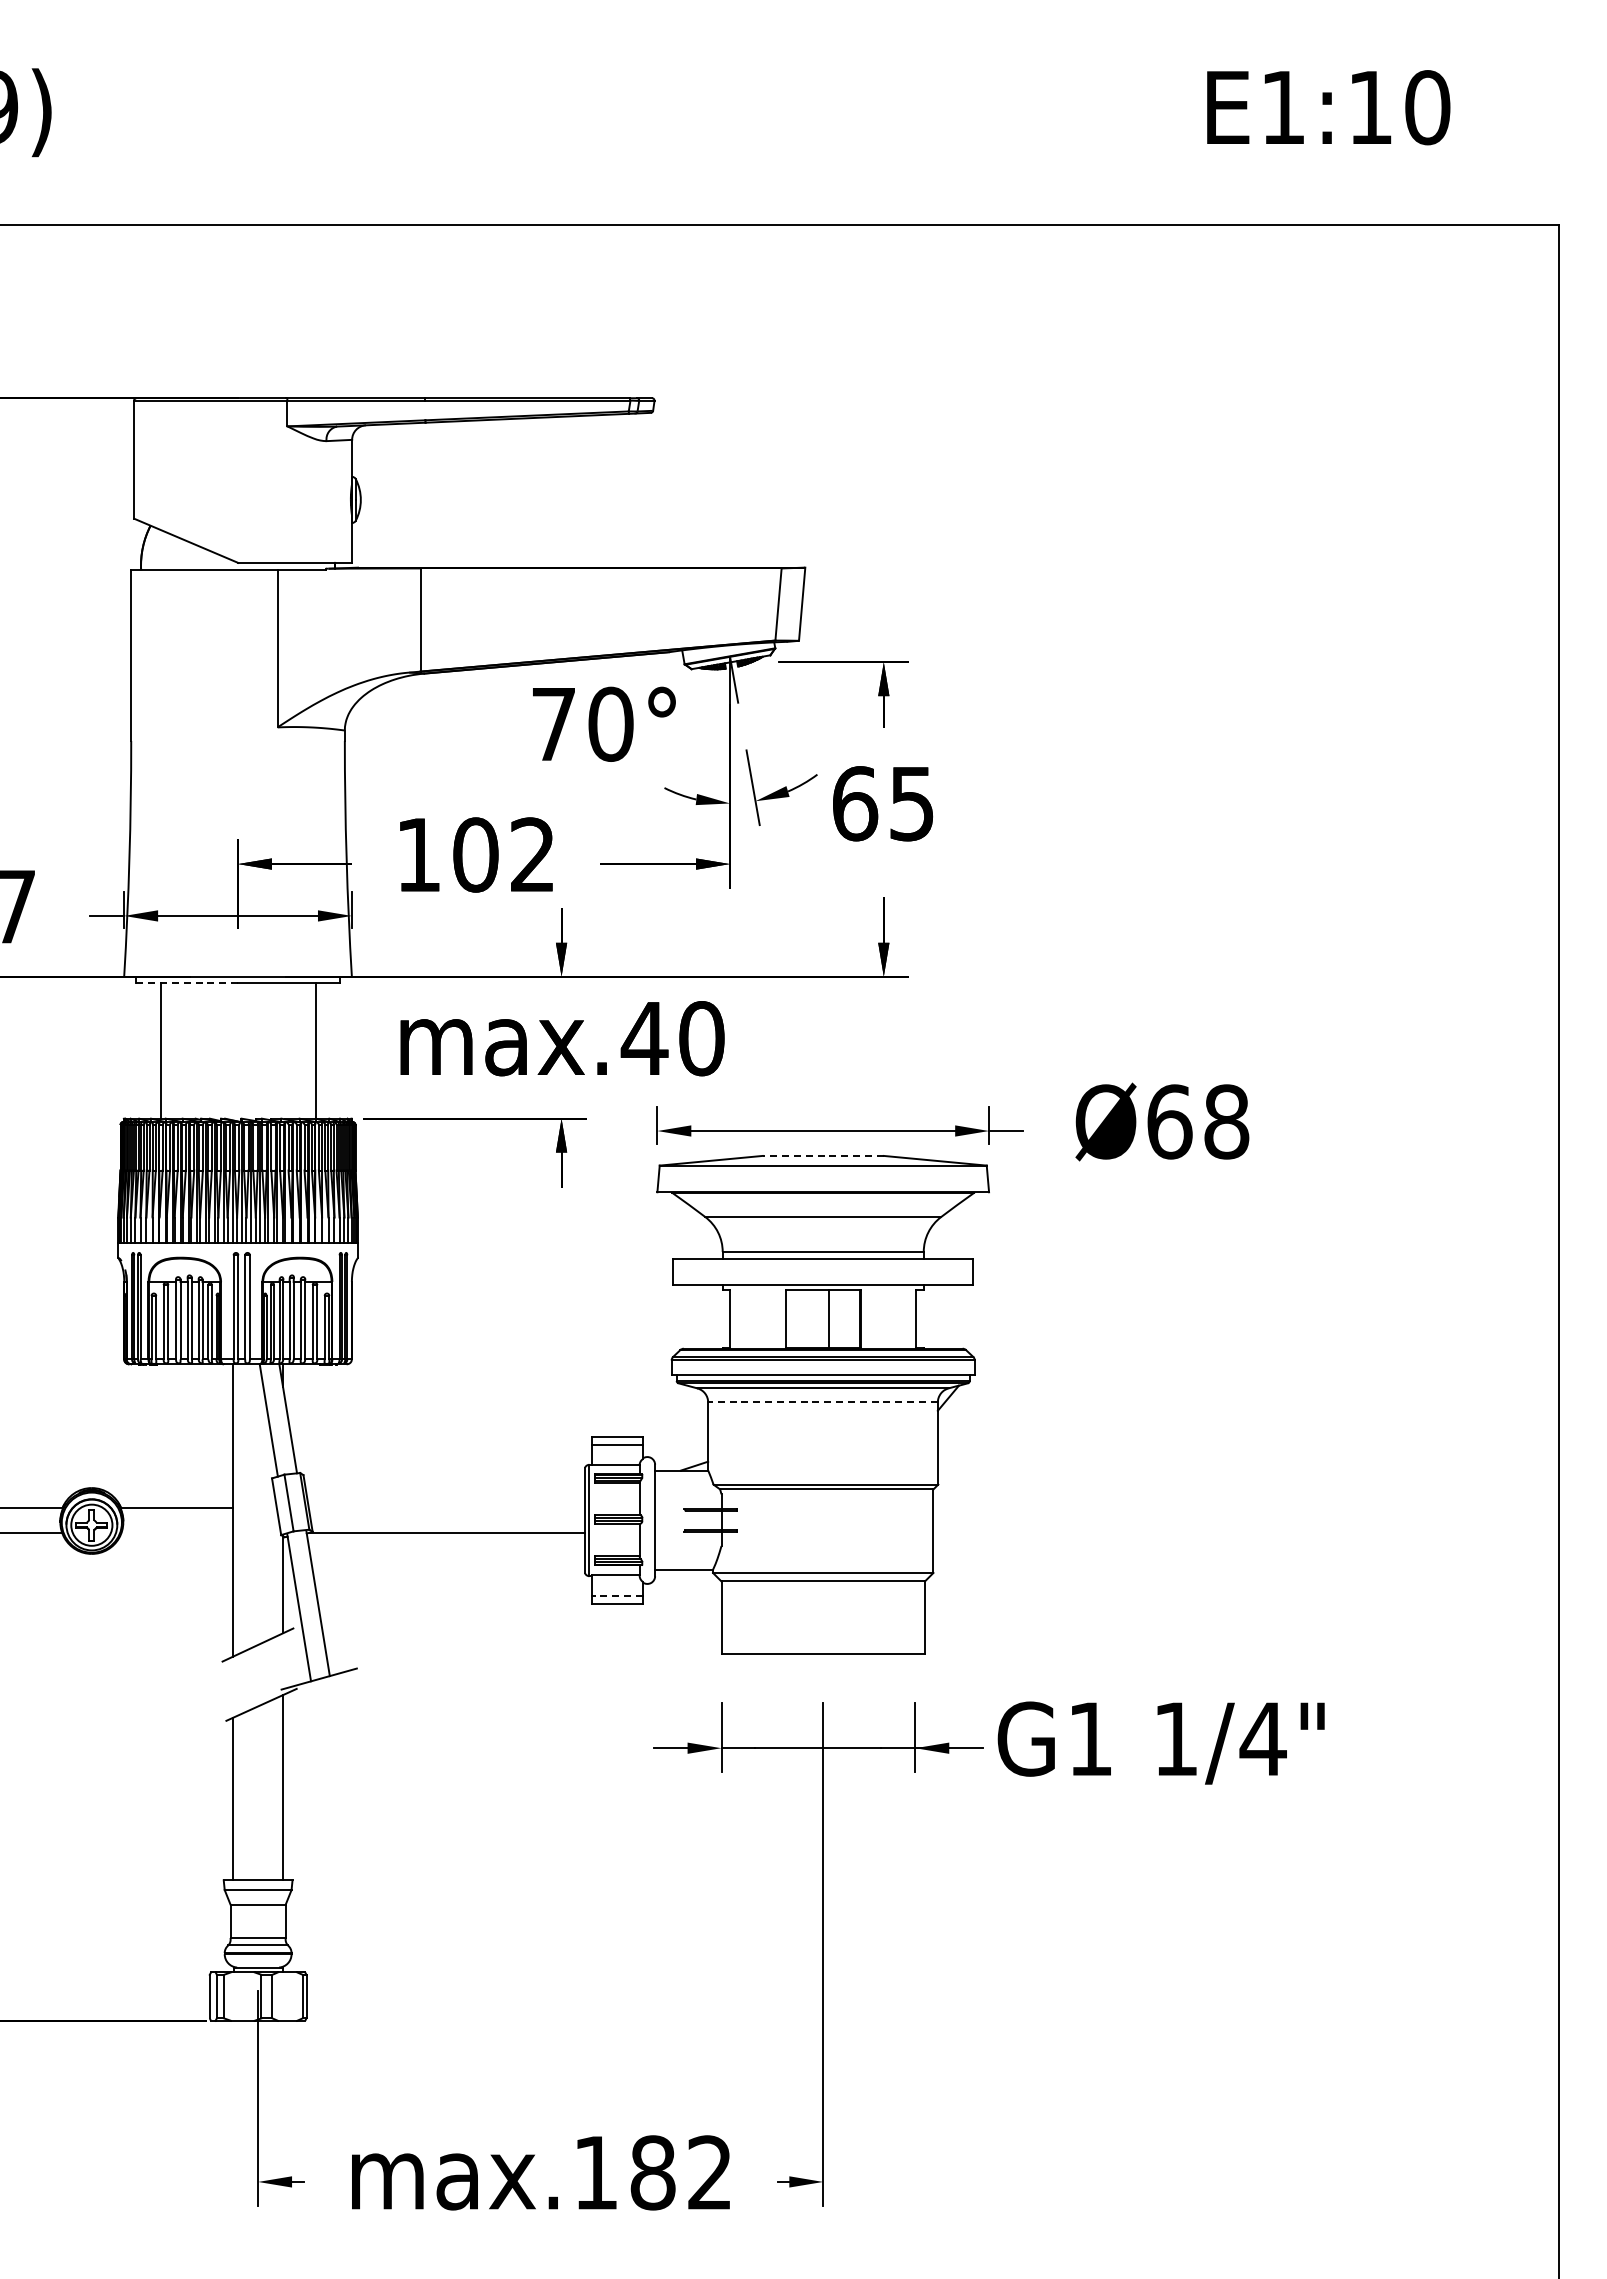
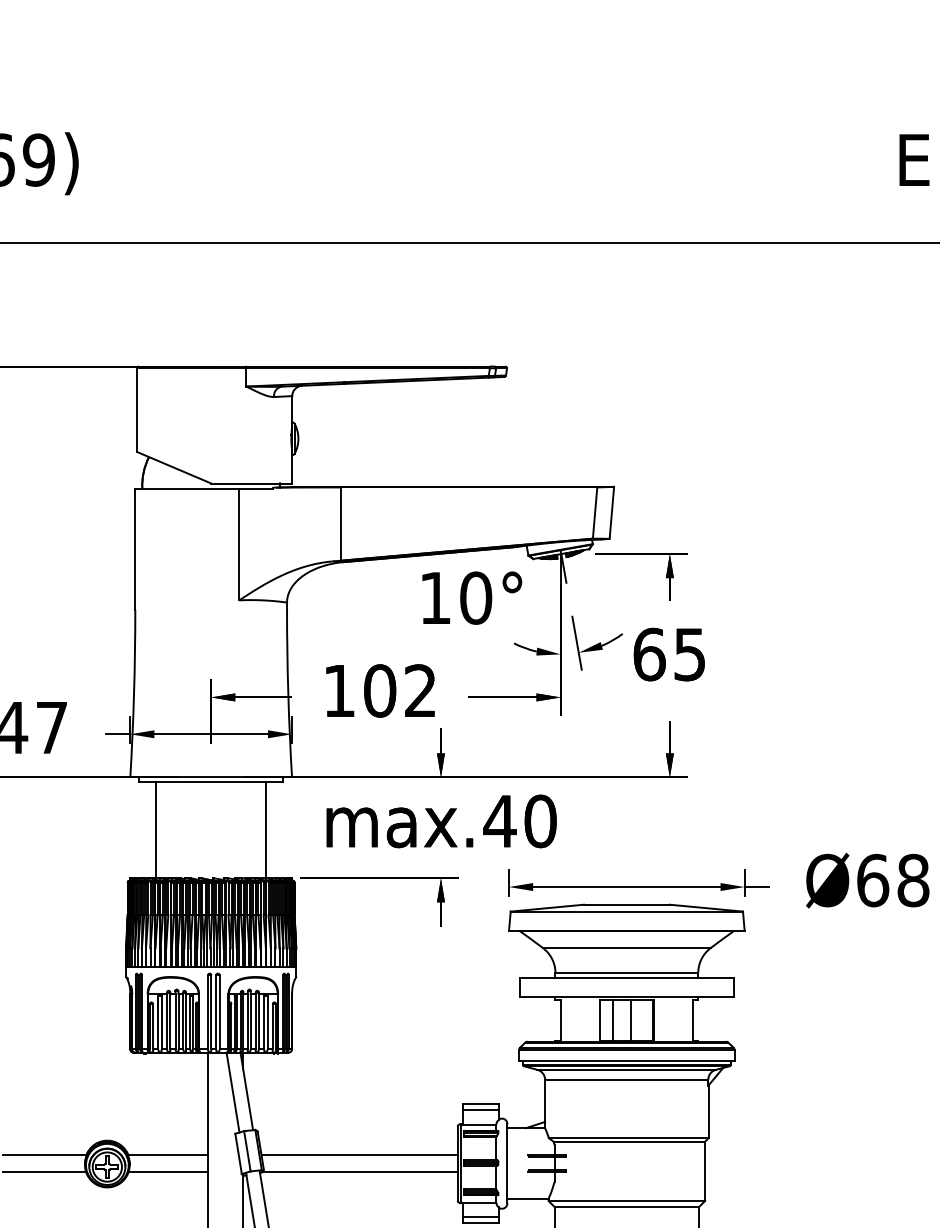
text: (553, 724) -> (435, 598), 70° -> 10°
line: (187, 983) -> (175, 782), dashed -> solid
line: (823, 1155) -> (627, 904), dashed -> solid
line: (803, 1319) -> (612, 1020), added
line: (823, 1402) -> (627, 1079), dashed -> solid
line: (446, 1508) -> (359, 1155), added
line: (177, 1532) -> (168, 1172), added
line: (617, 1595) -> (480, 1216), dashed -> solid

